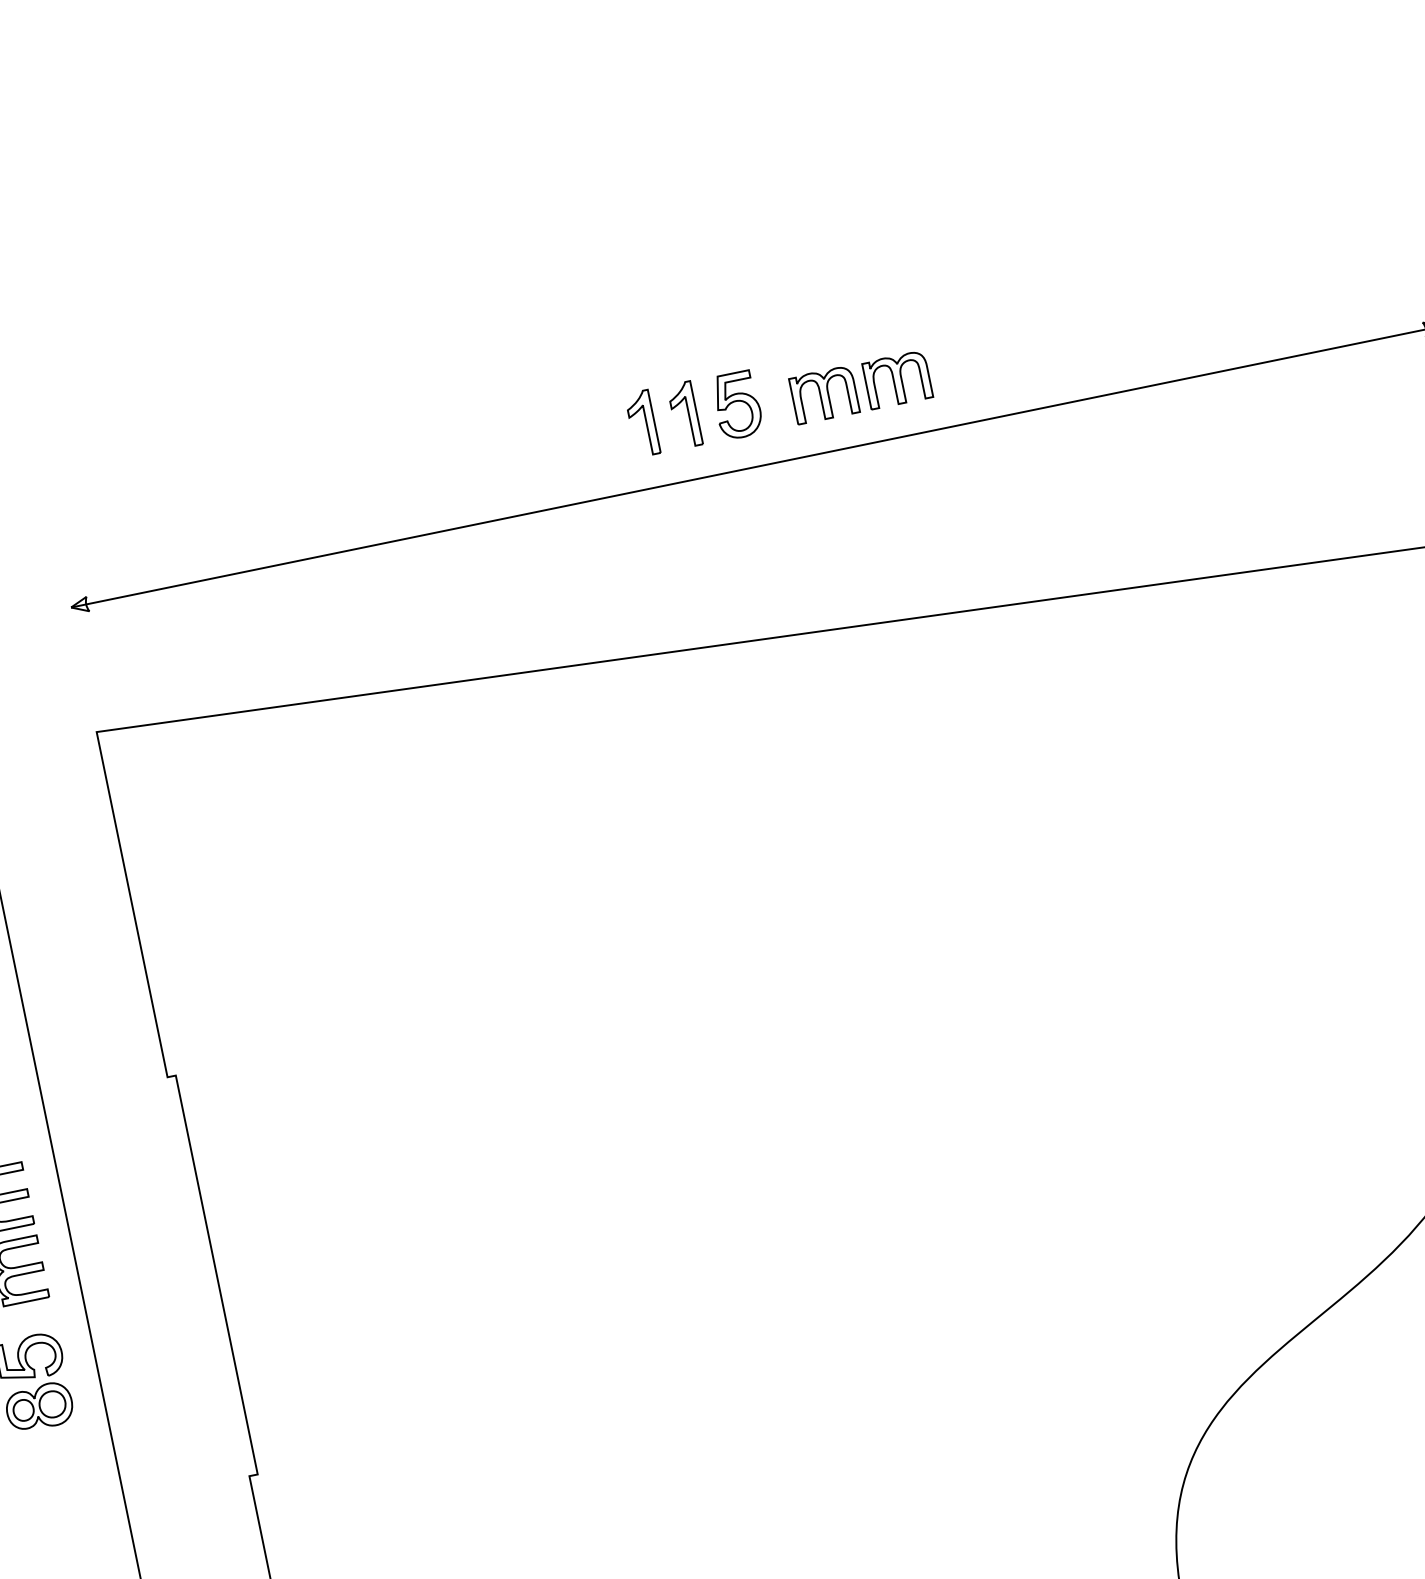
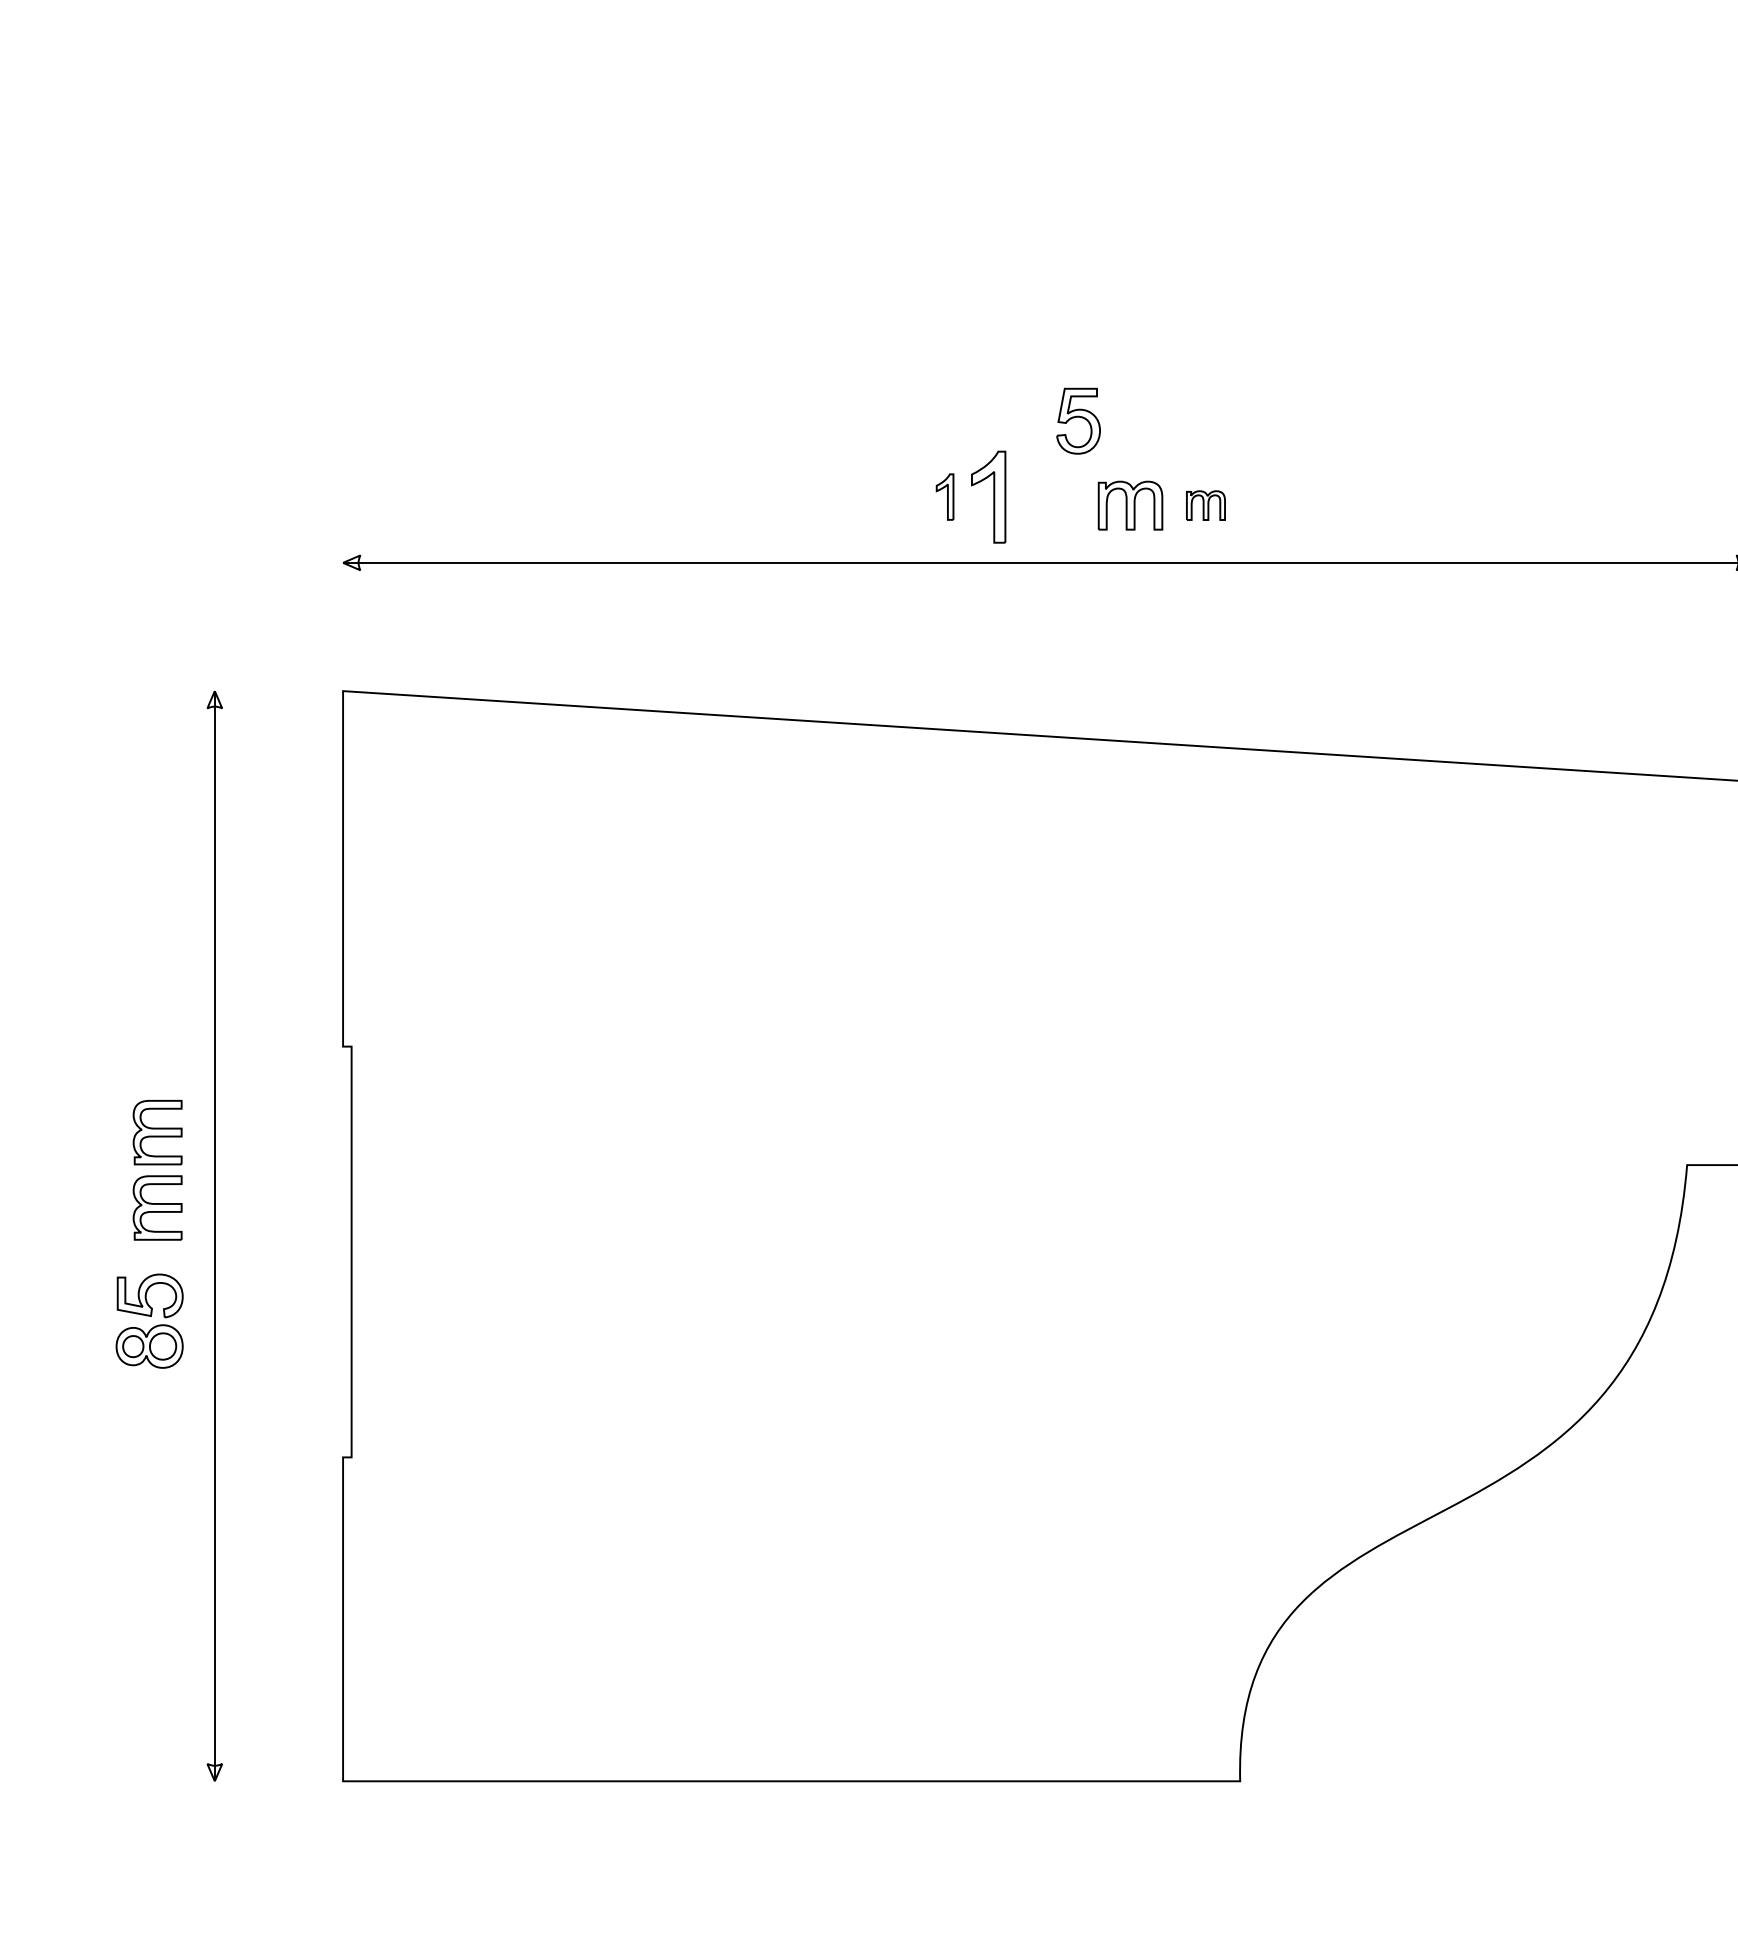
part: (897, 379) -> (1205, 505), size x0.6
part: (737, 404) -> (1078, 420), moved
part: (684, 414) -> (988, 496), size x1.4
part: (641, 423) -> (944, 496), size x0.7

